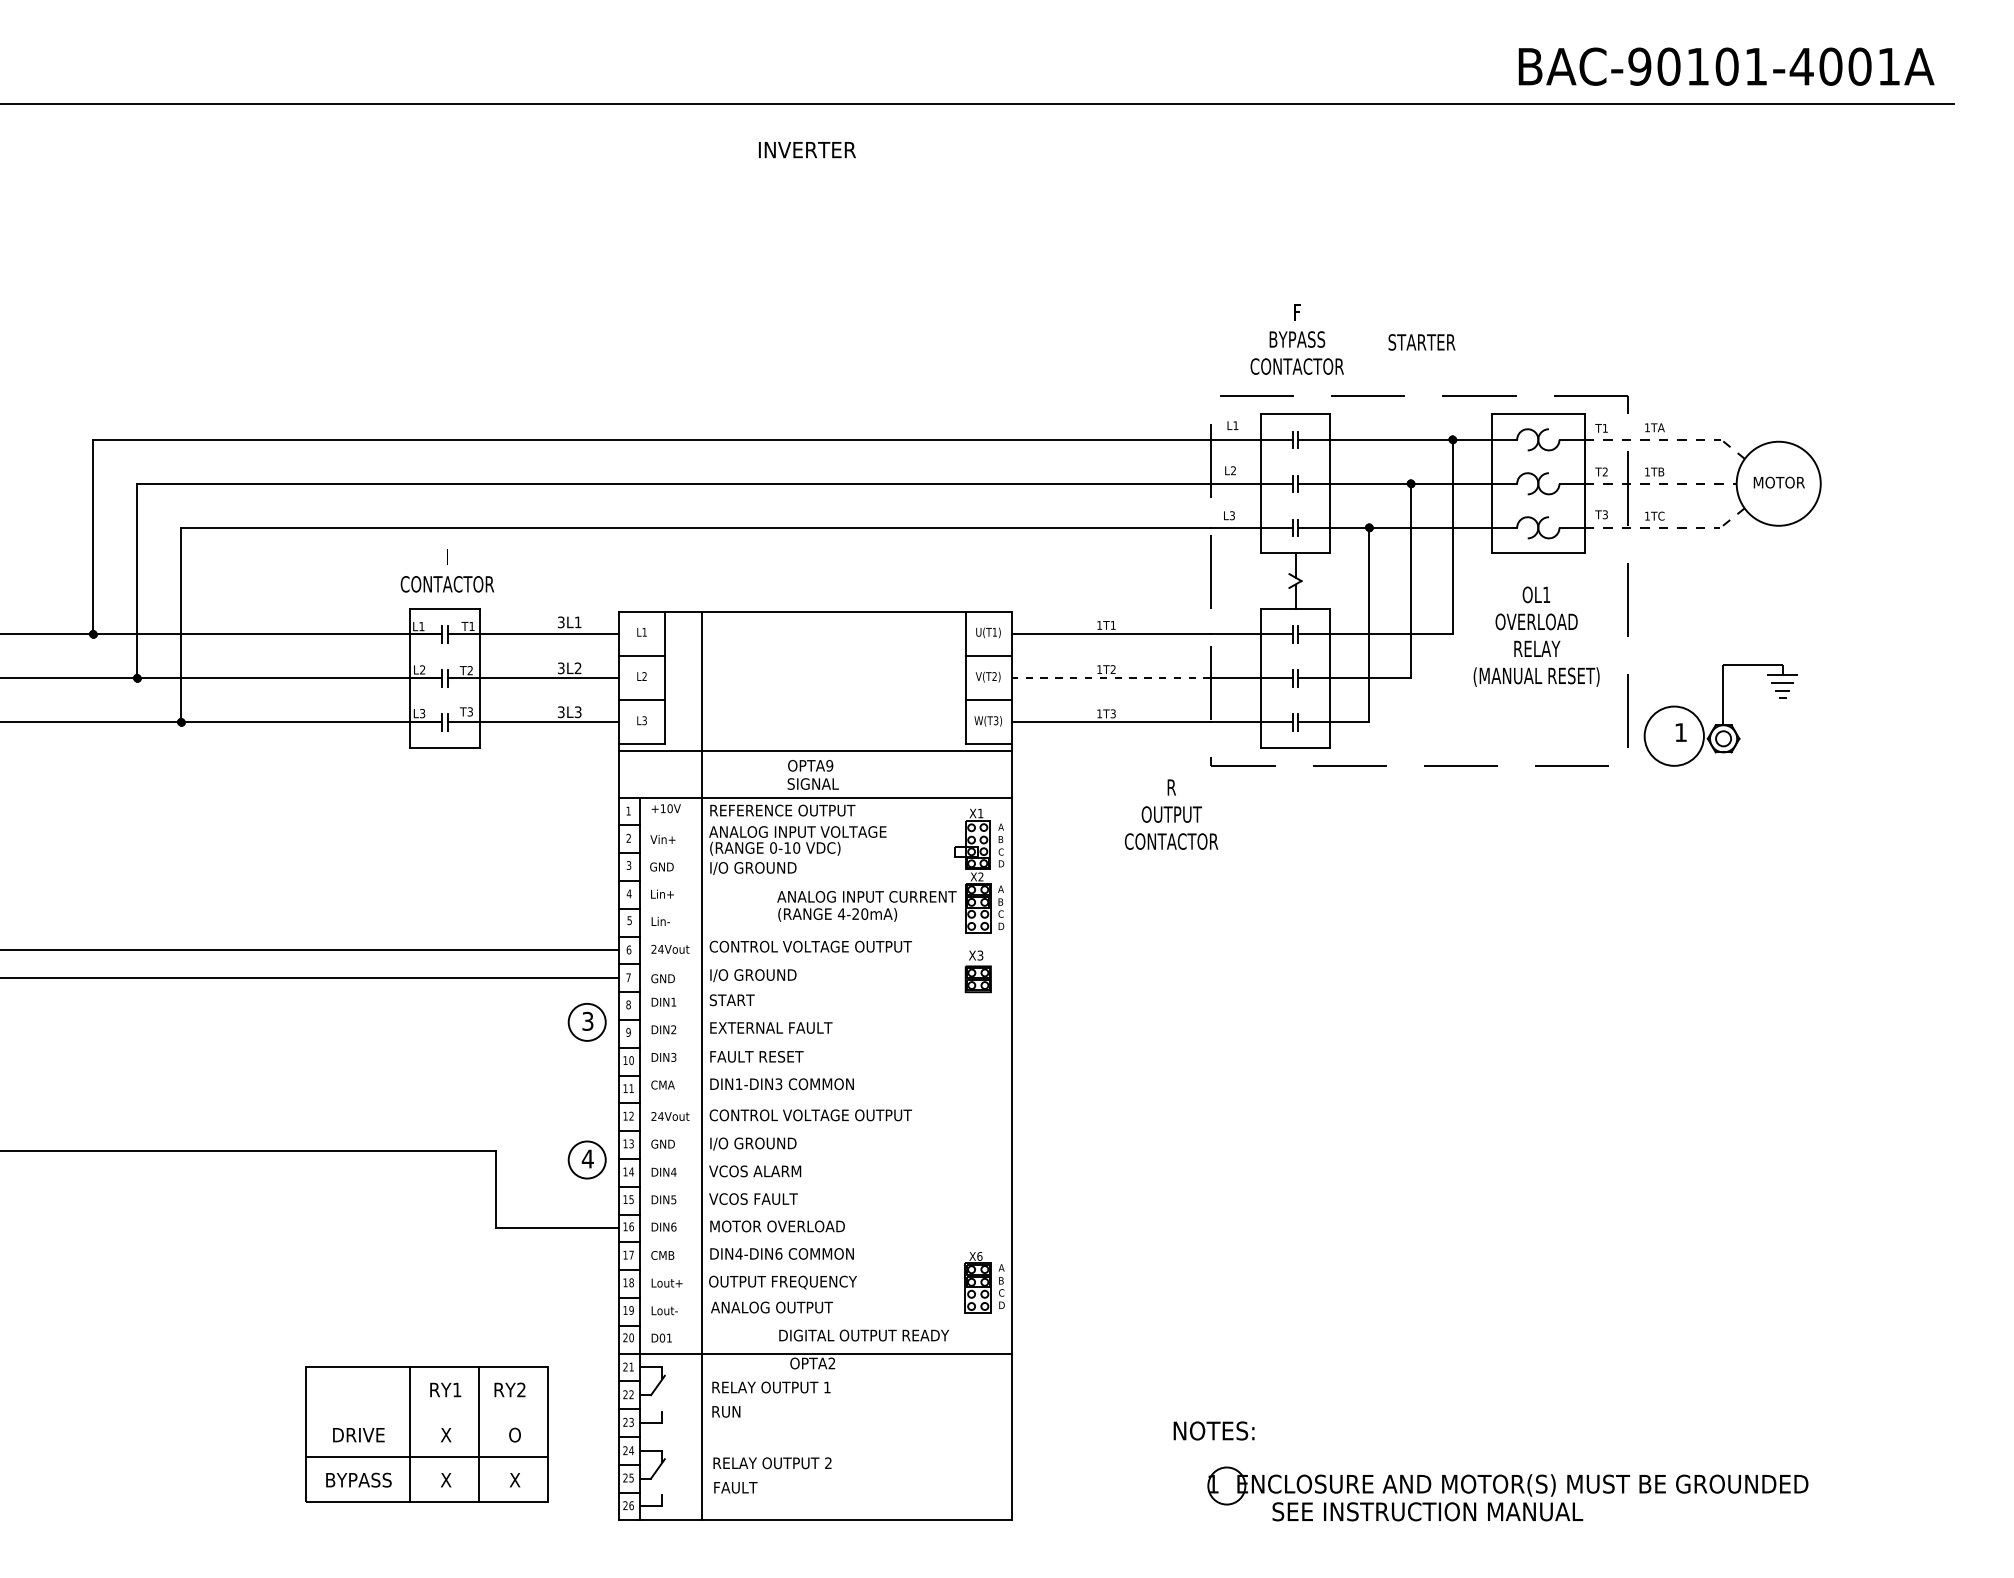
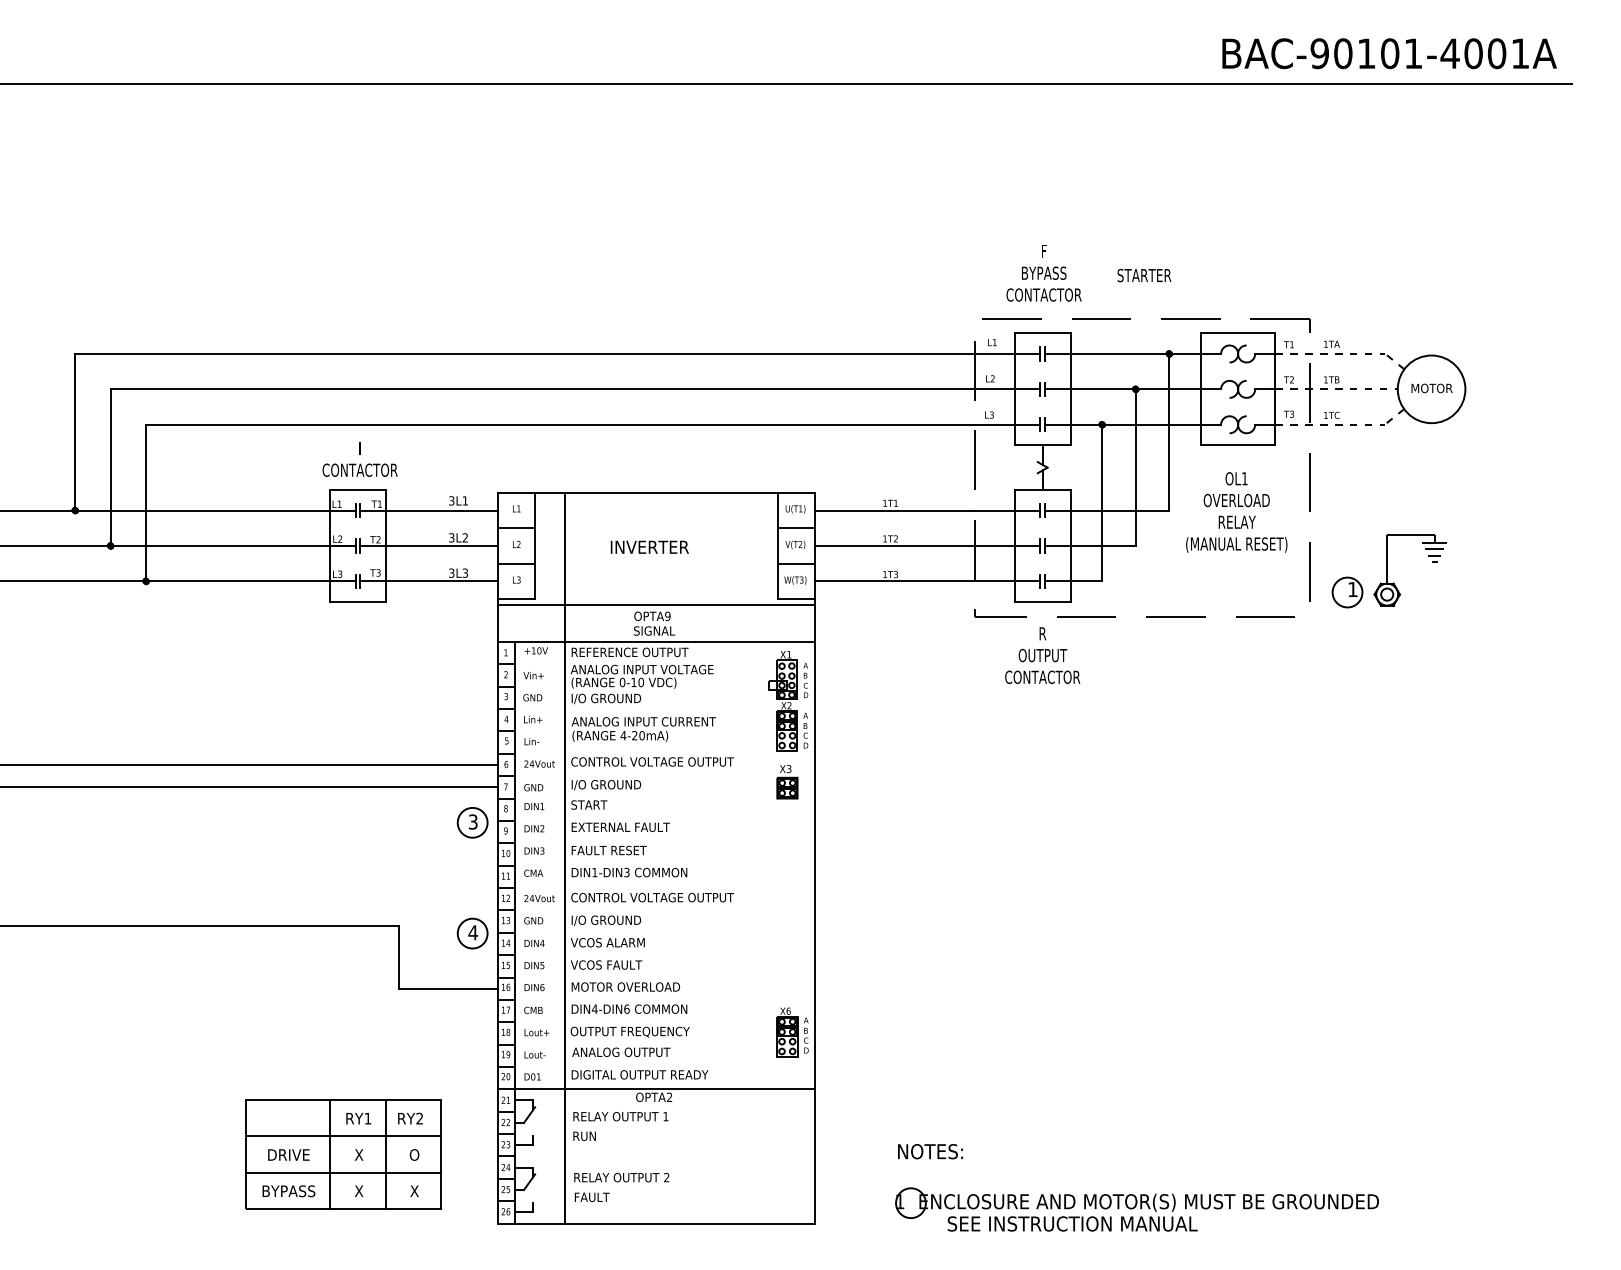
text: (807, 150) -> (649, 547), moved
line: (1111, 678) -> (894, 546), dashed -> solid
circle: (1673, 735) -> (1346, 591), size x0.62
text: (1171, 814) -> (1042, 655), moved
text: (866, 906) -> (643, 729), moved
text: (863, 1335) -> (639, 1074), moved
line: (426, 1411) -> (343, 1135), added
text: (1213, 1430) -> (930, 1151), moved
part: (1507, 1493) -> (1136, 1209), moved

